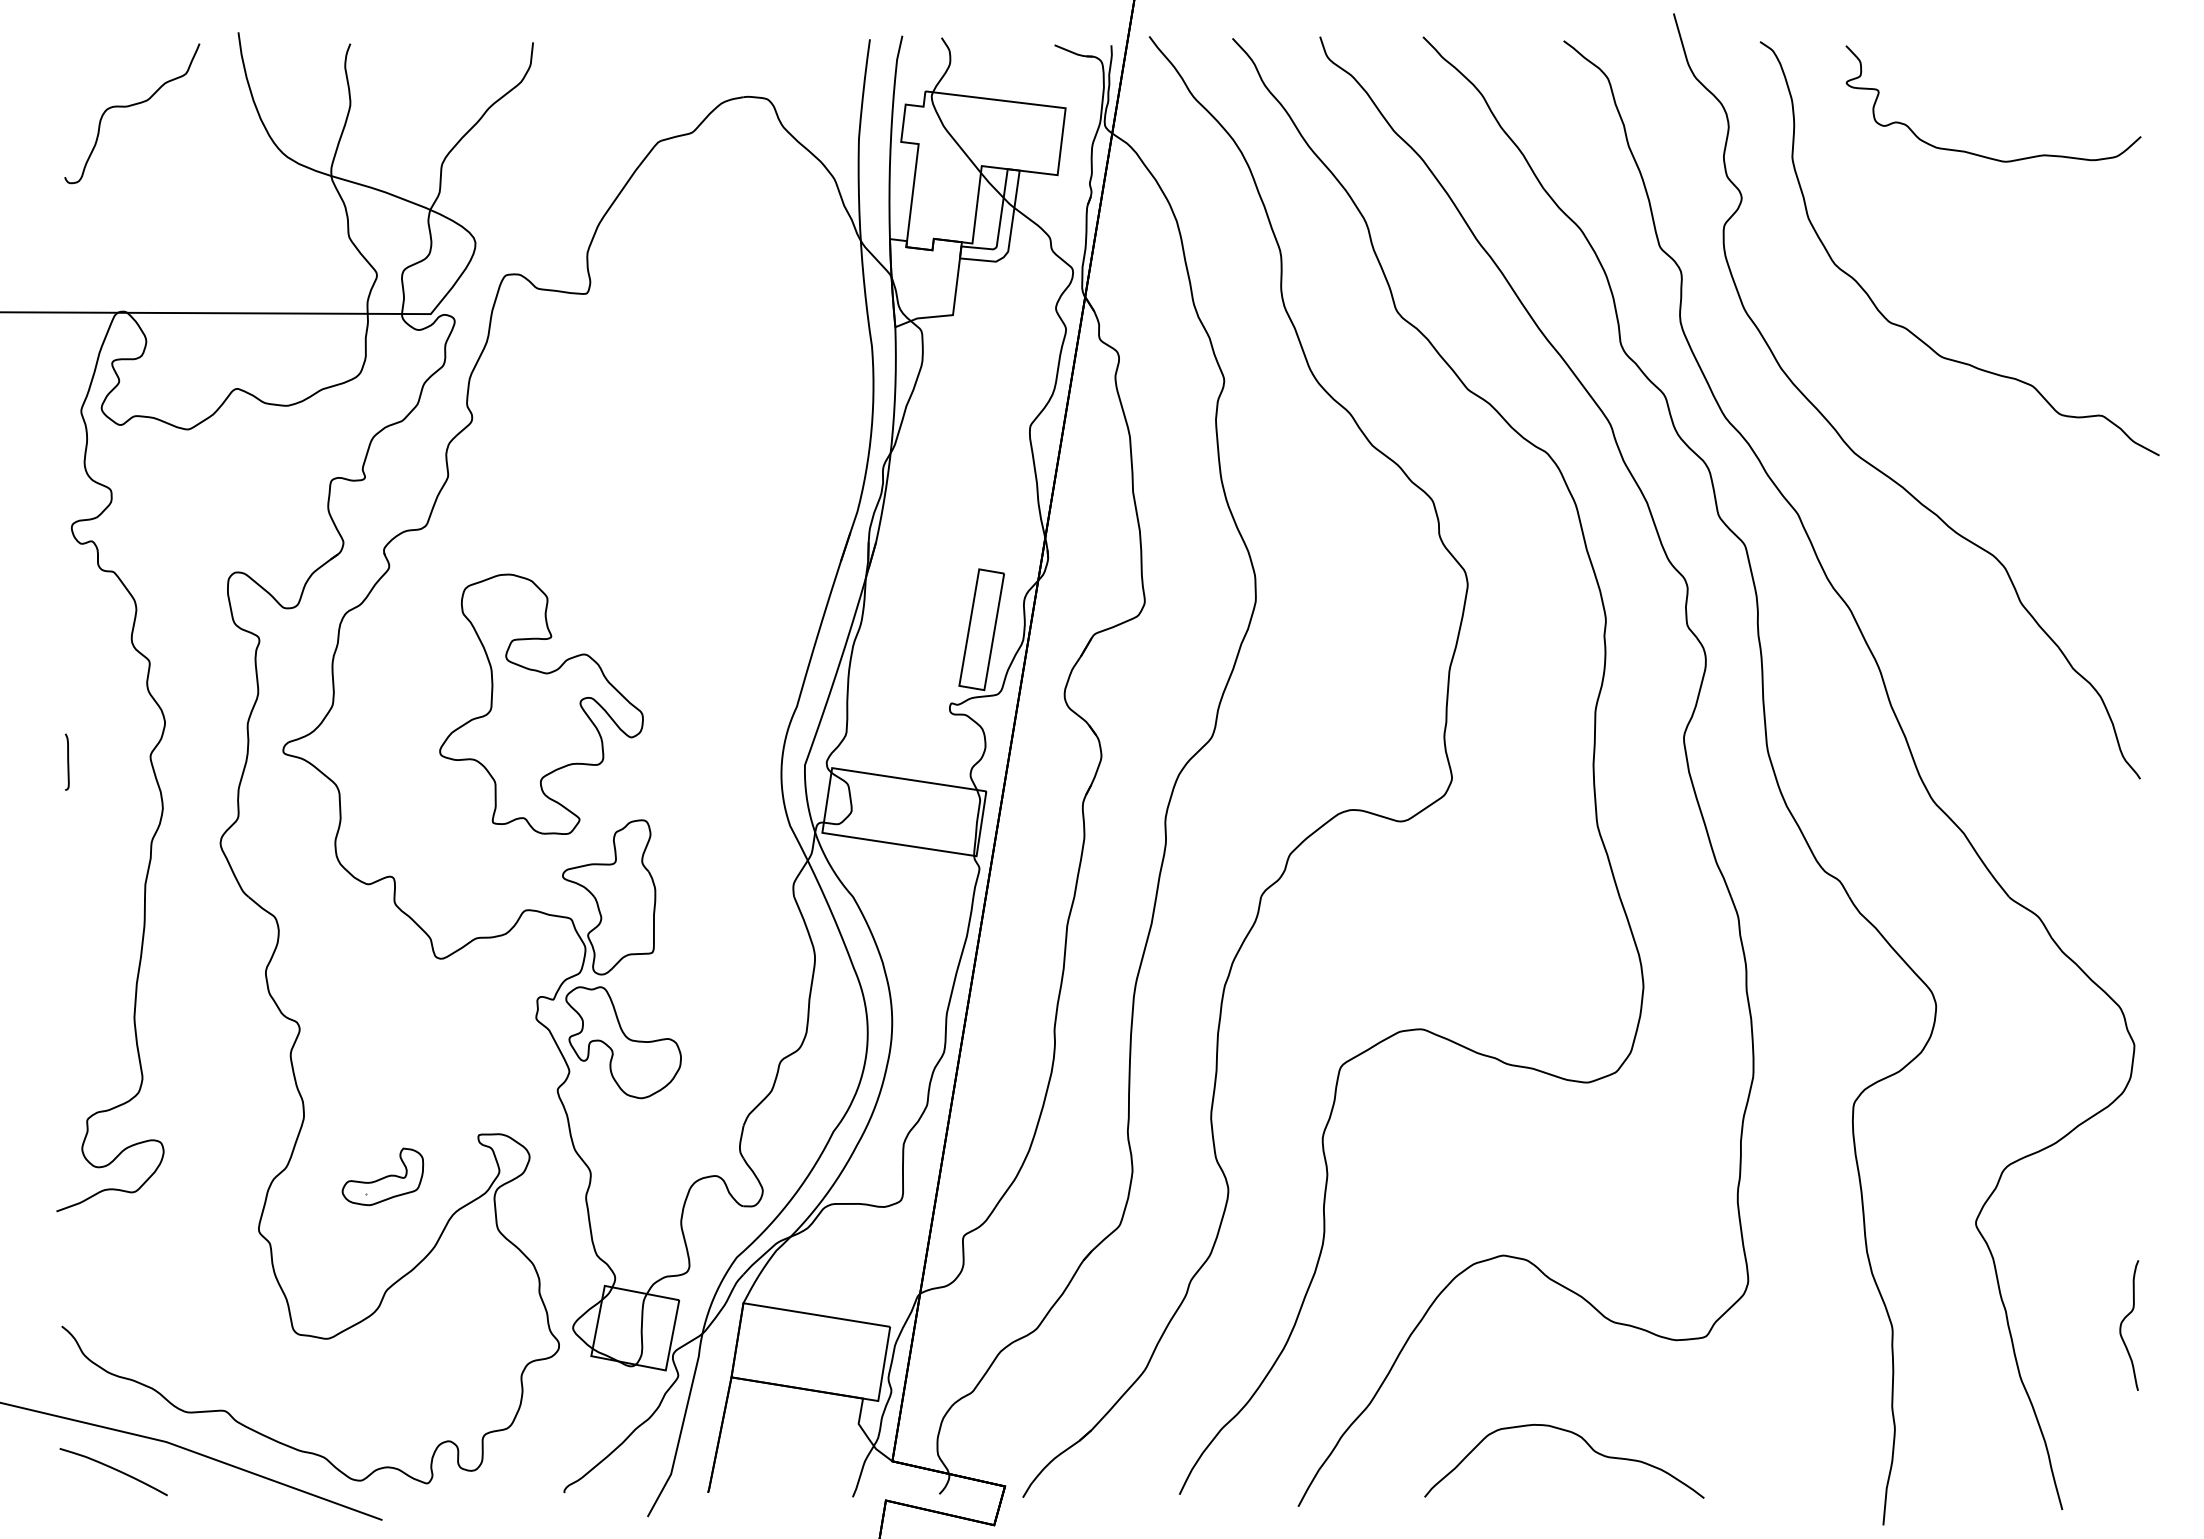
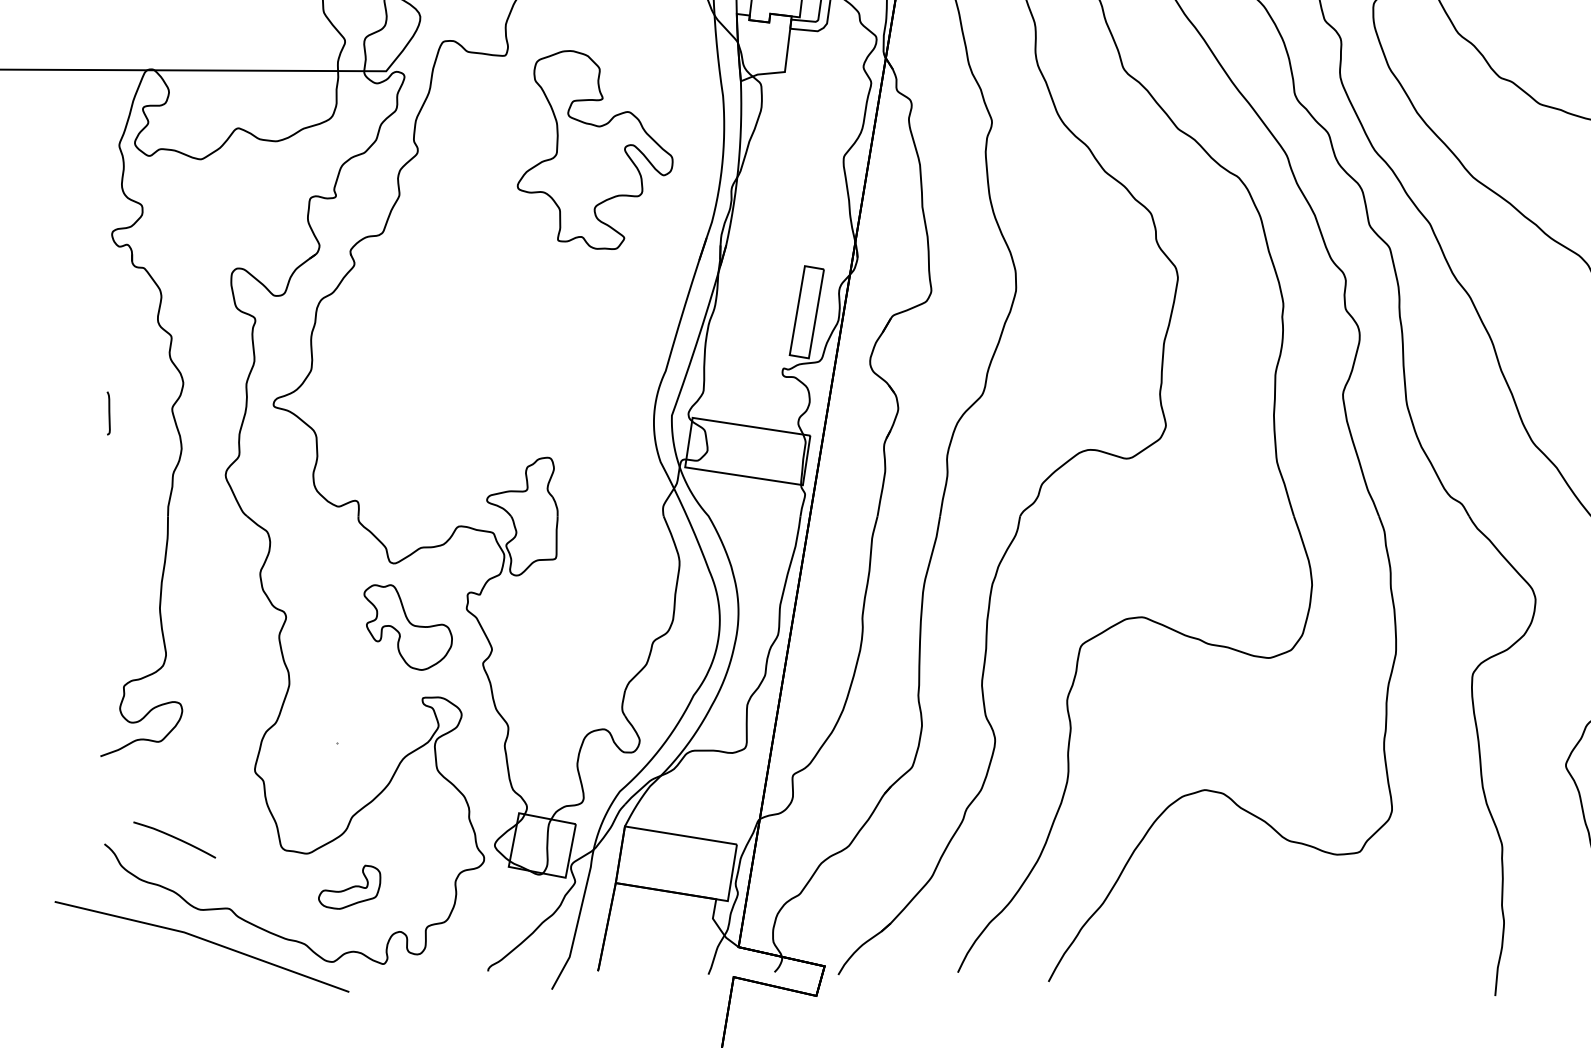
part: (541, 703) -> (595, 149), moved
part: (623, 1042) -> (408, 627), moved
part: (382, 1176) -> (349, 886), moved
curve: (1577, 1436) -> (1261, 928), removed
curve: (115, 1470) -> (176, 838), moved

